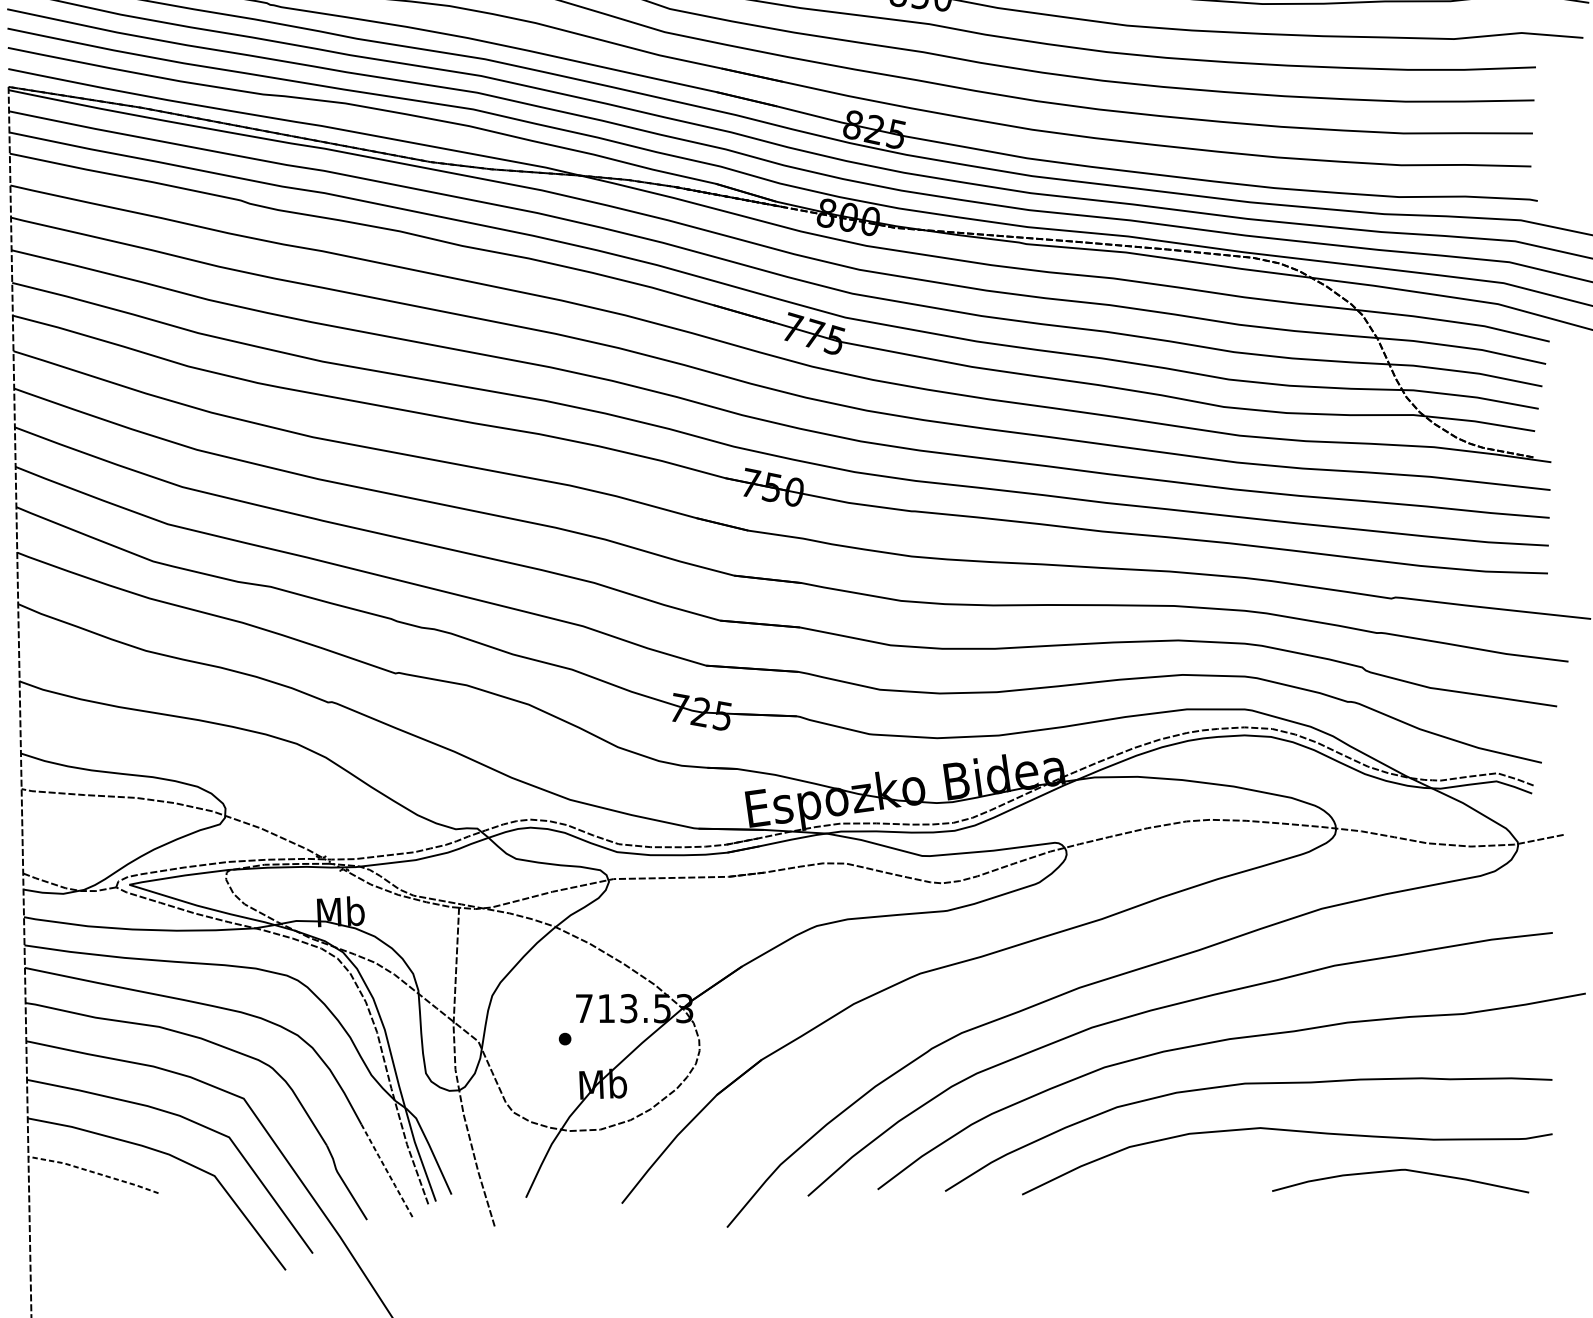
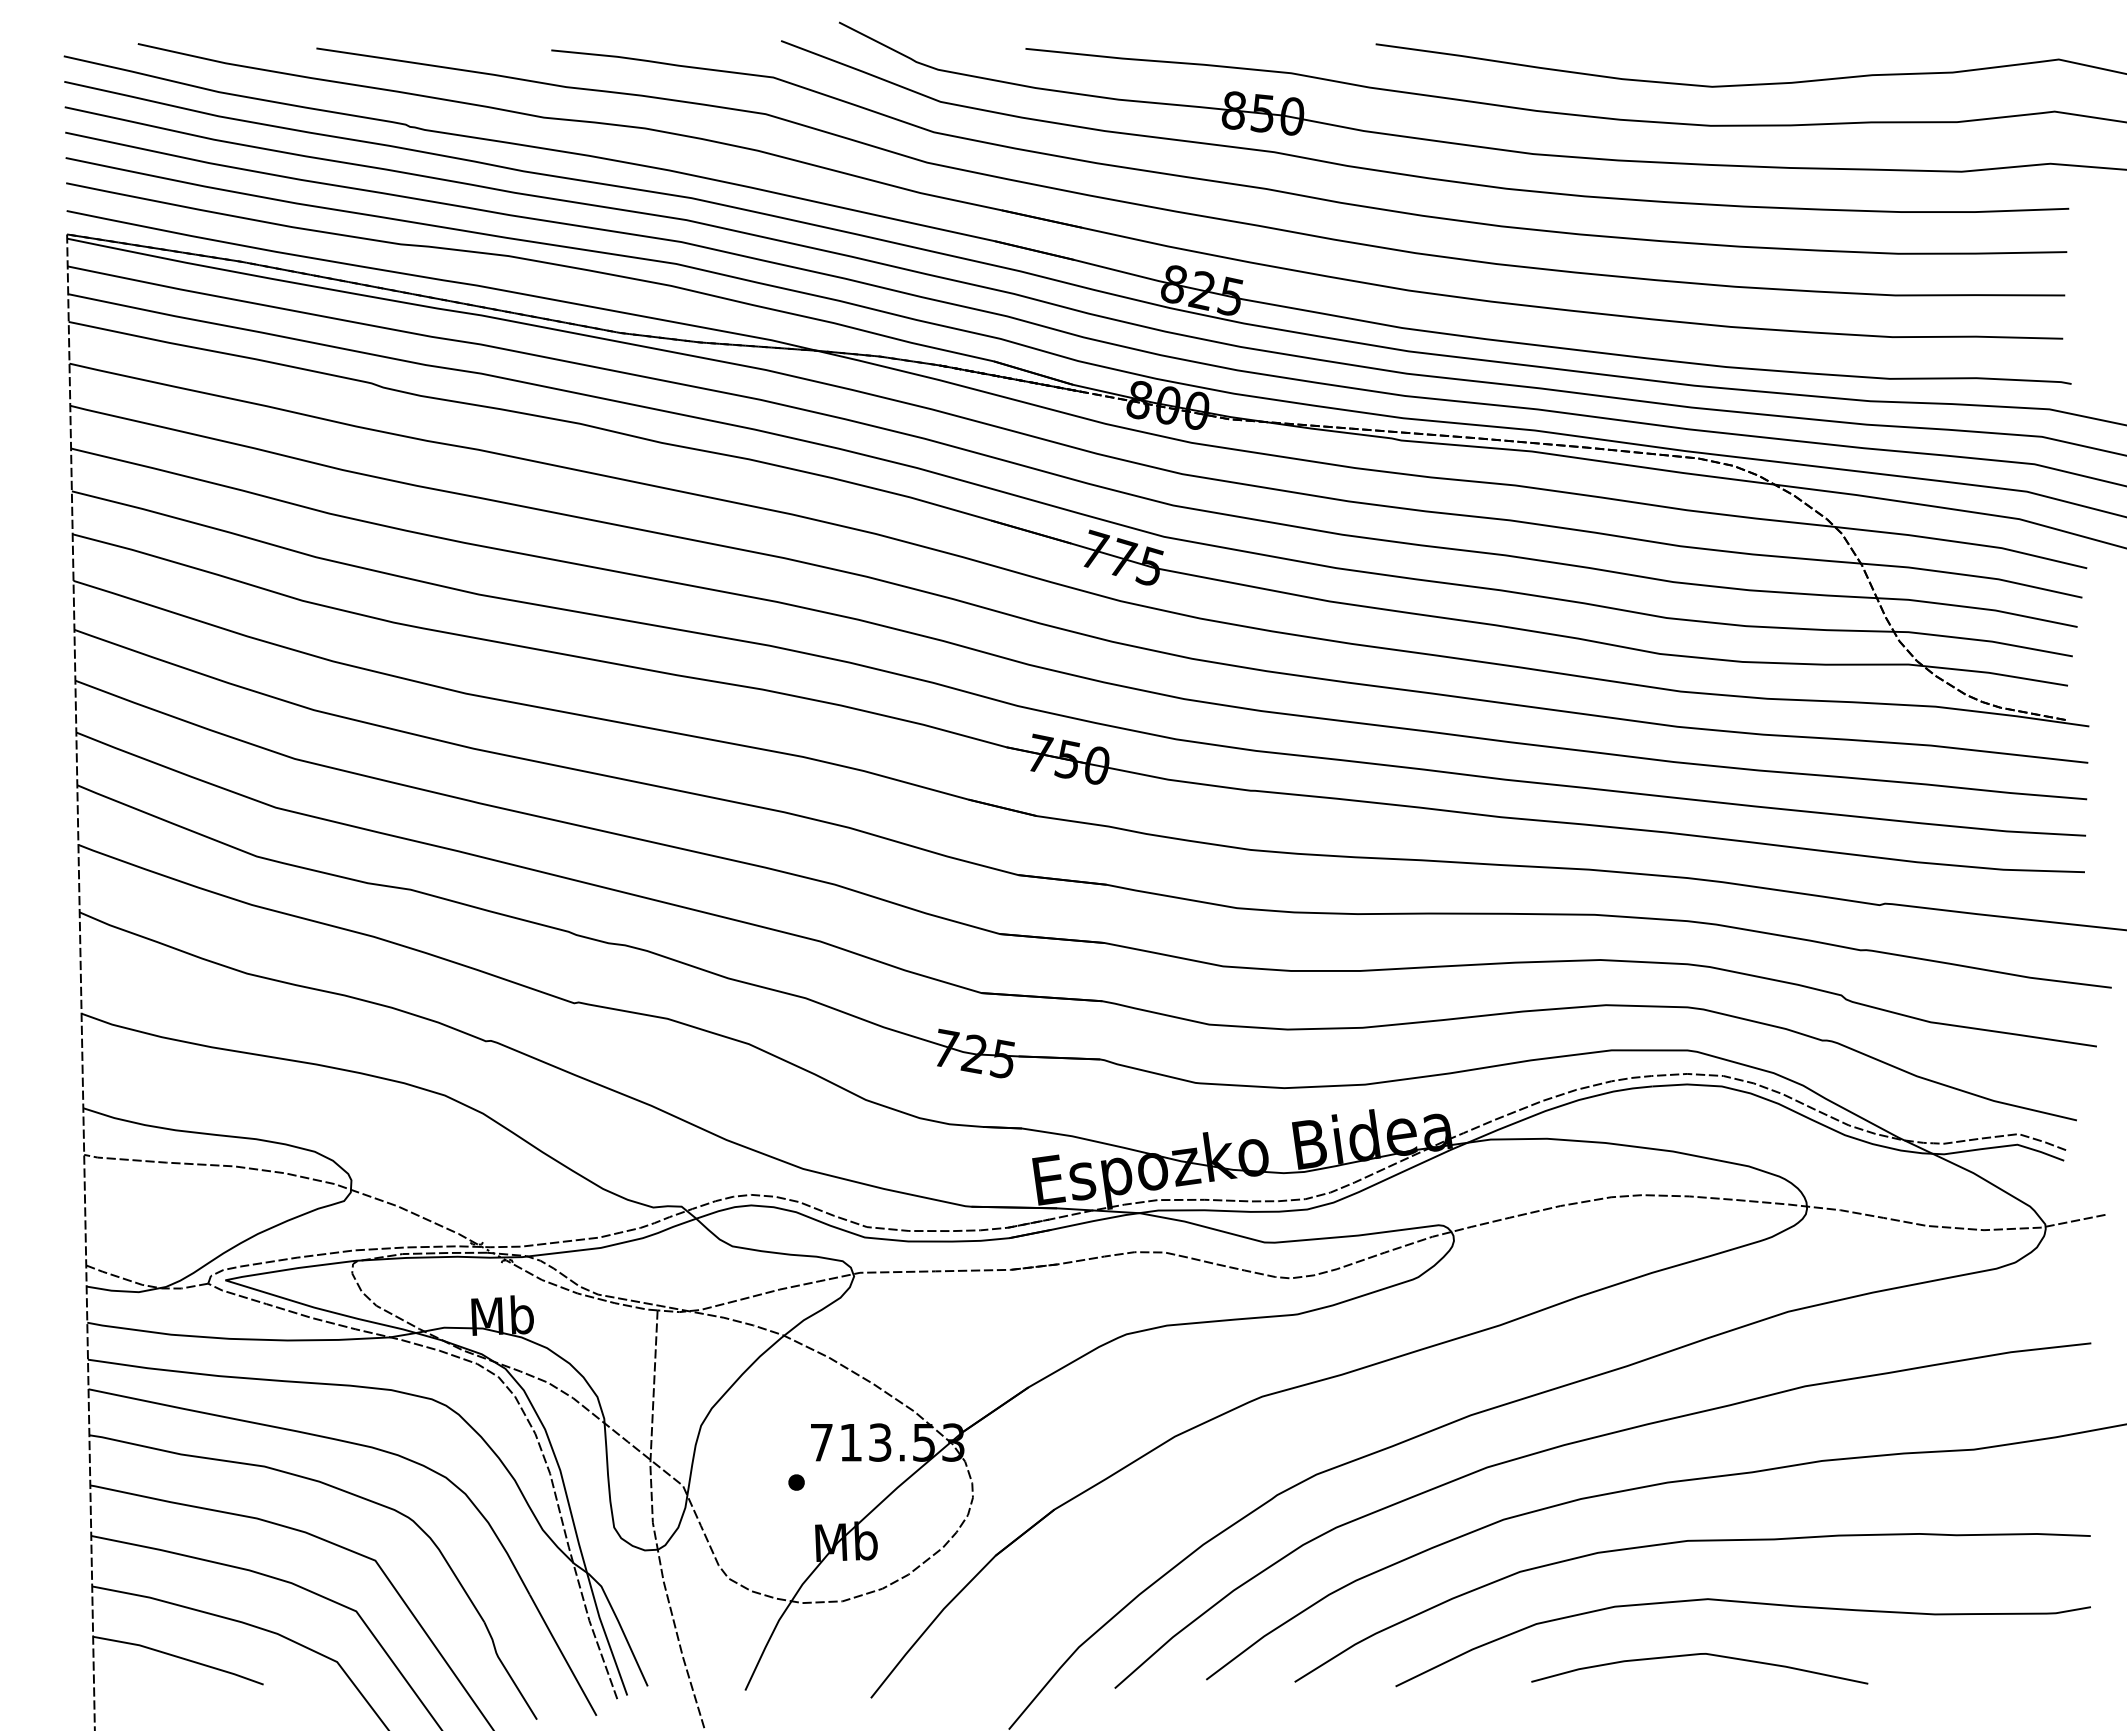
line: (386, 1171) -> (562, 1655), dashed -> solid
curve: (1399, 1171) -> (1698, 1655), moved
line: (94, 1172) -> (179, 1657), dashed -> solid

